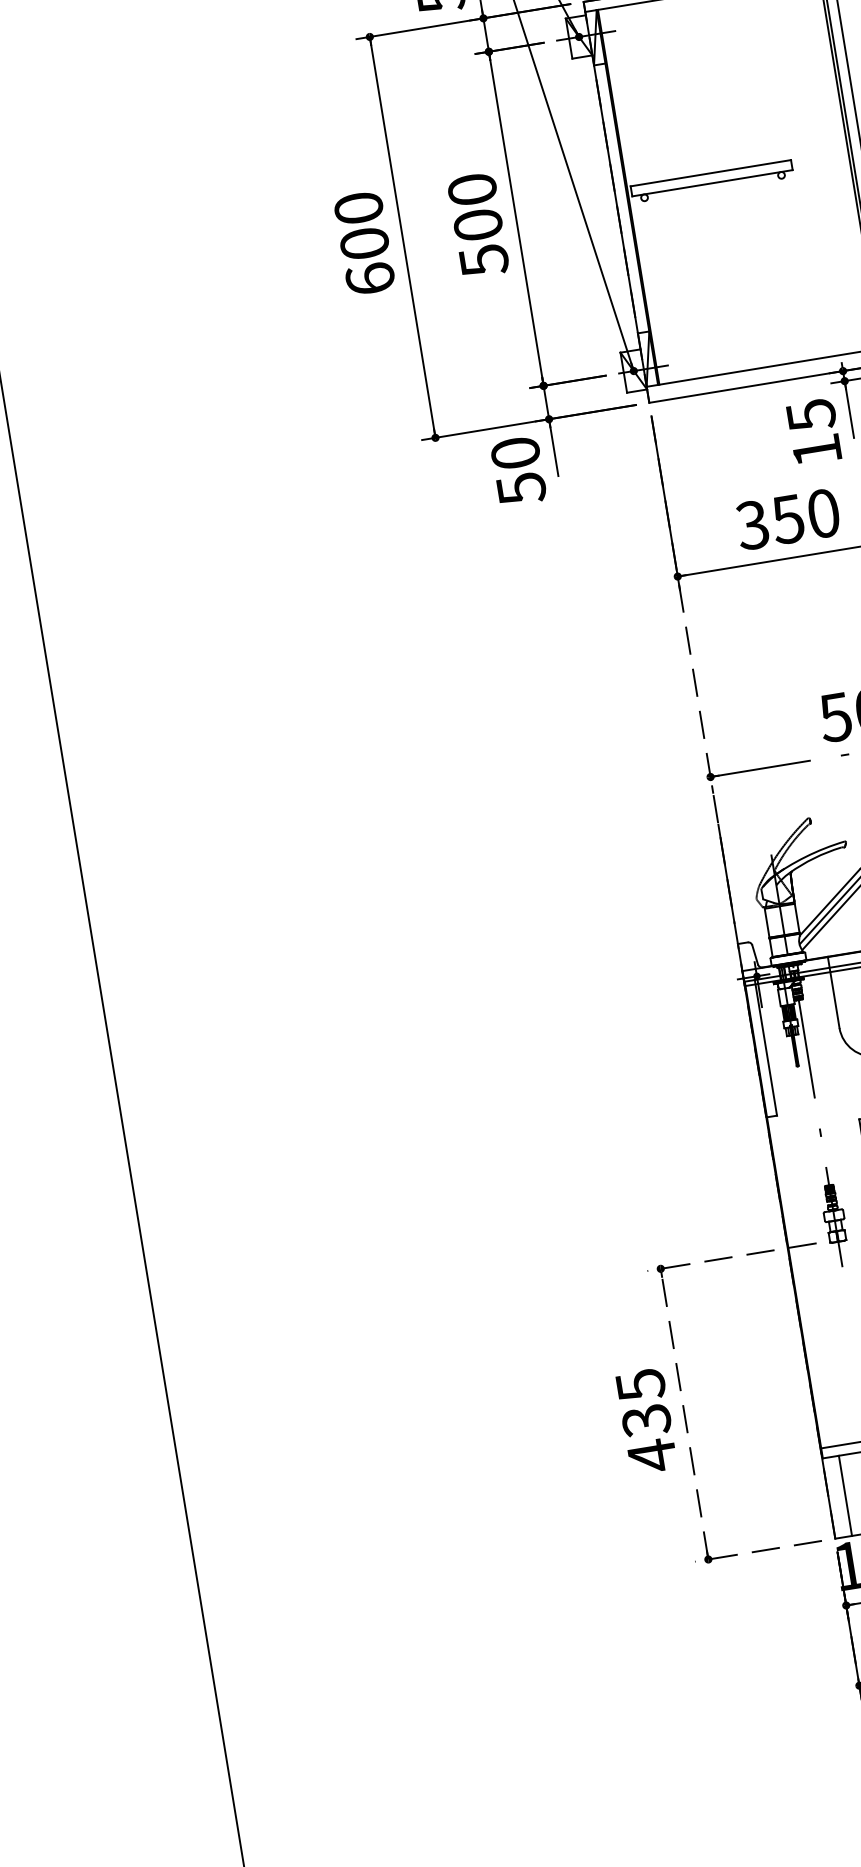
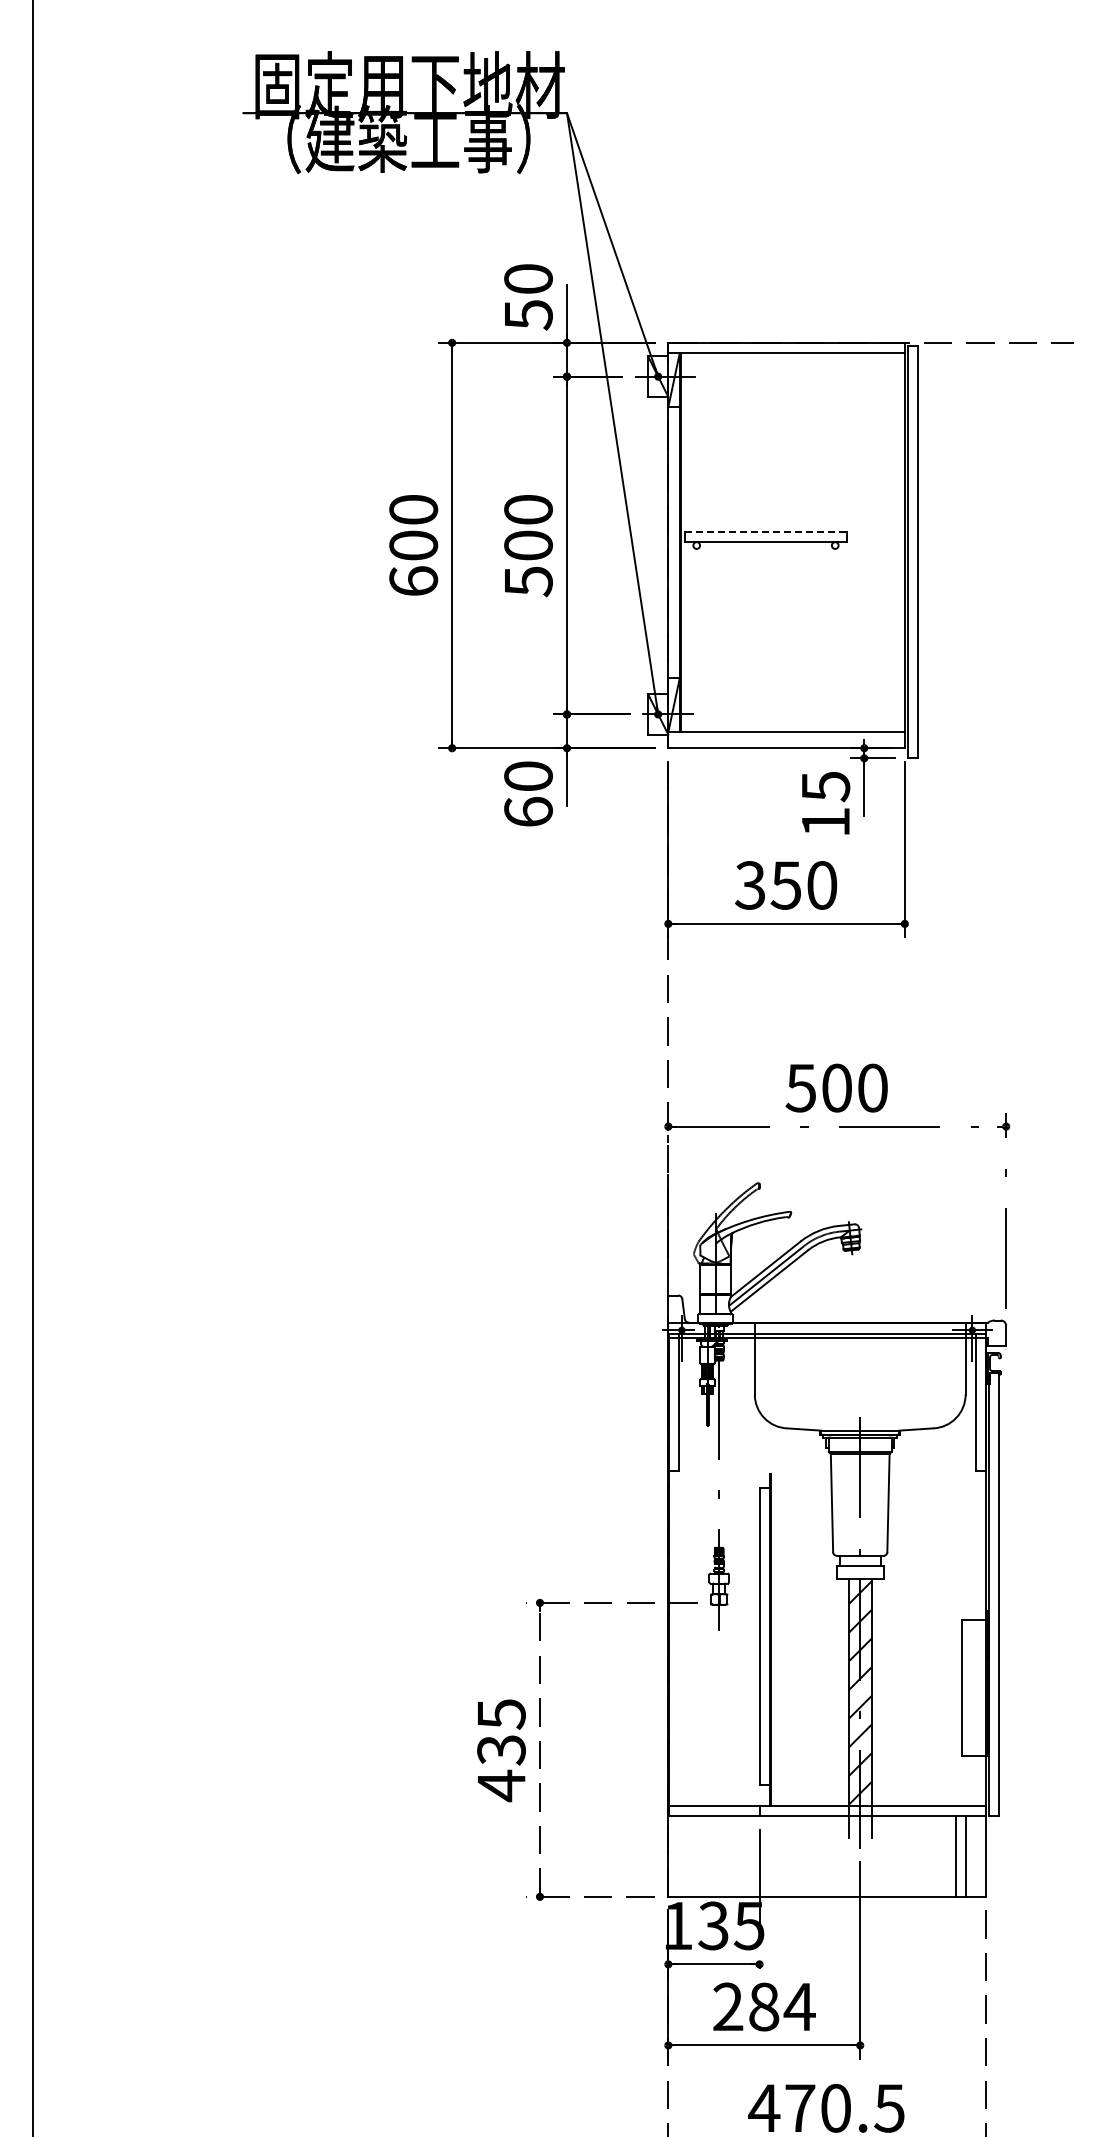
line: (711, 173) -> (766, 532), solid -> dashed
text: (521, 489) -> (528, 812), 50 -> 60
line: (845, 1495) -> (685, 1855), removed

